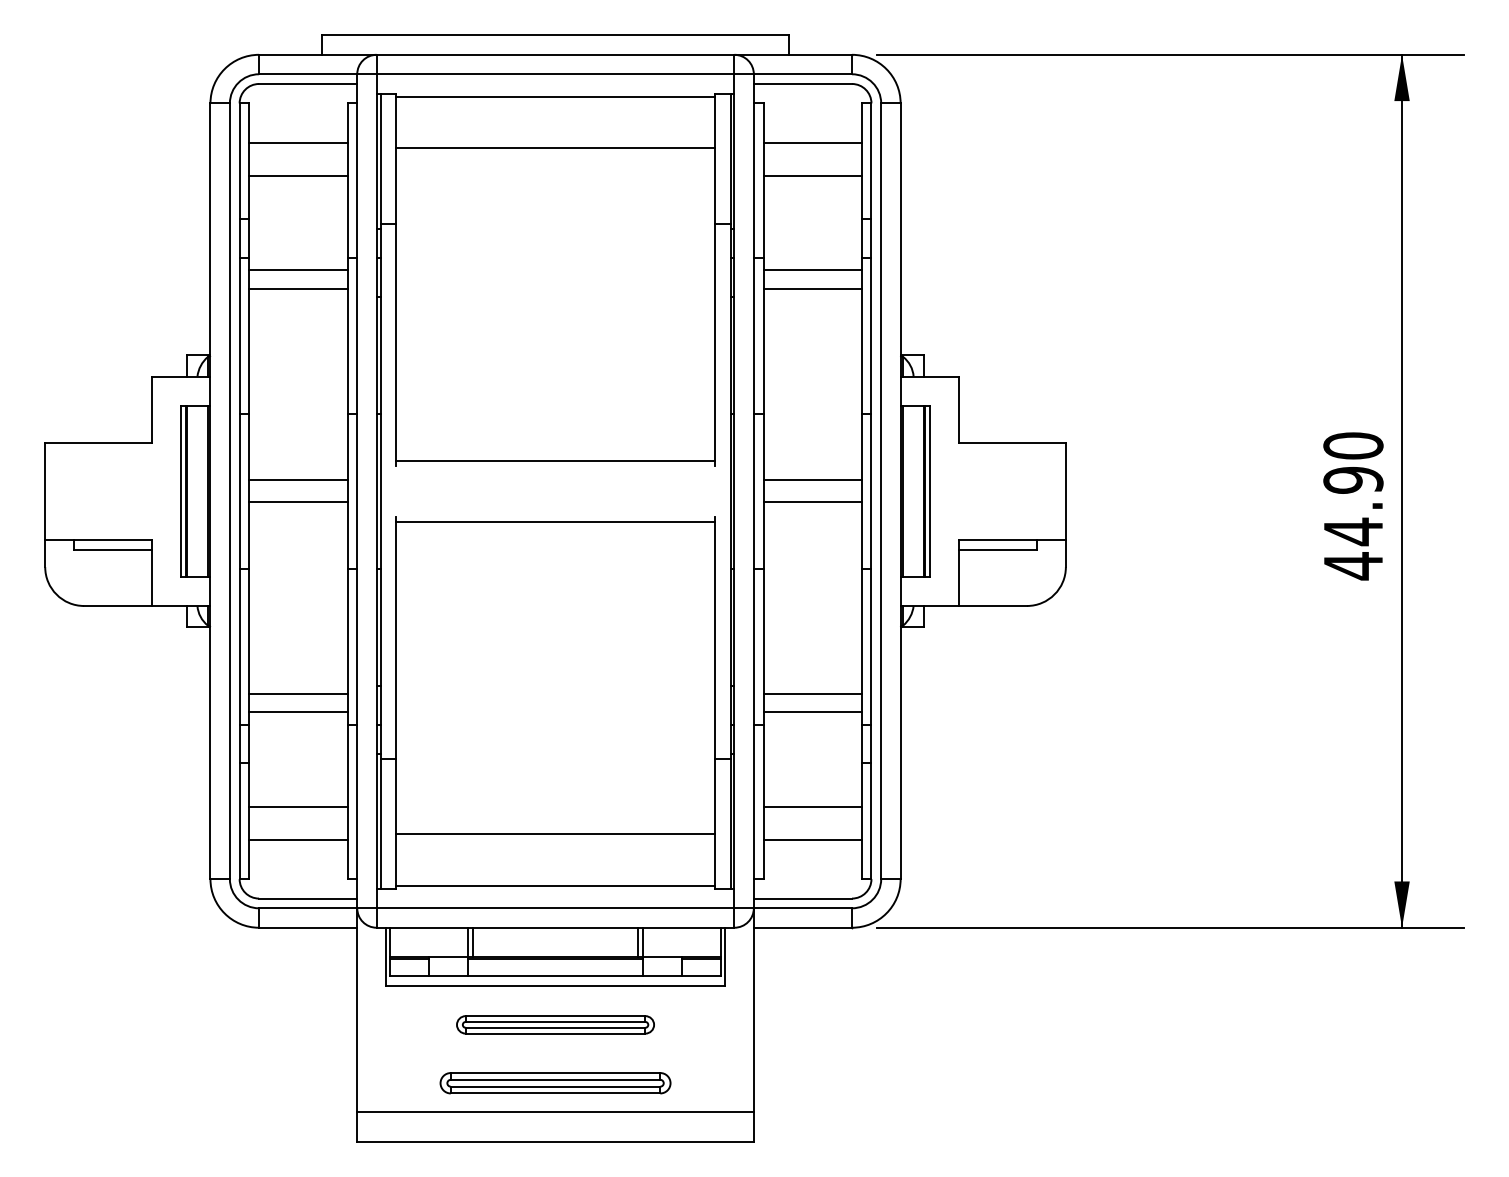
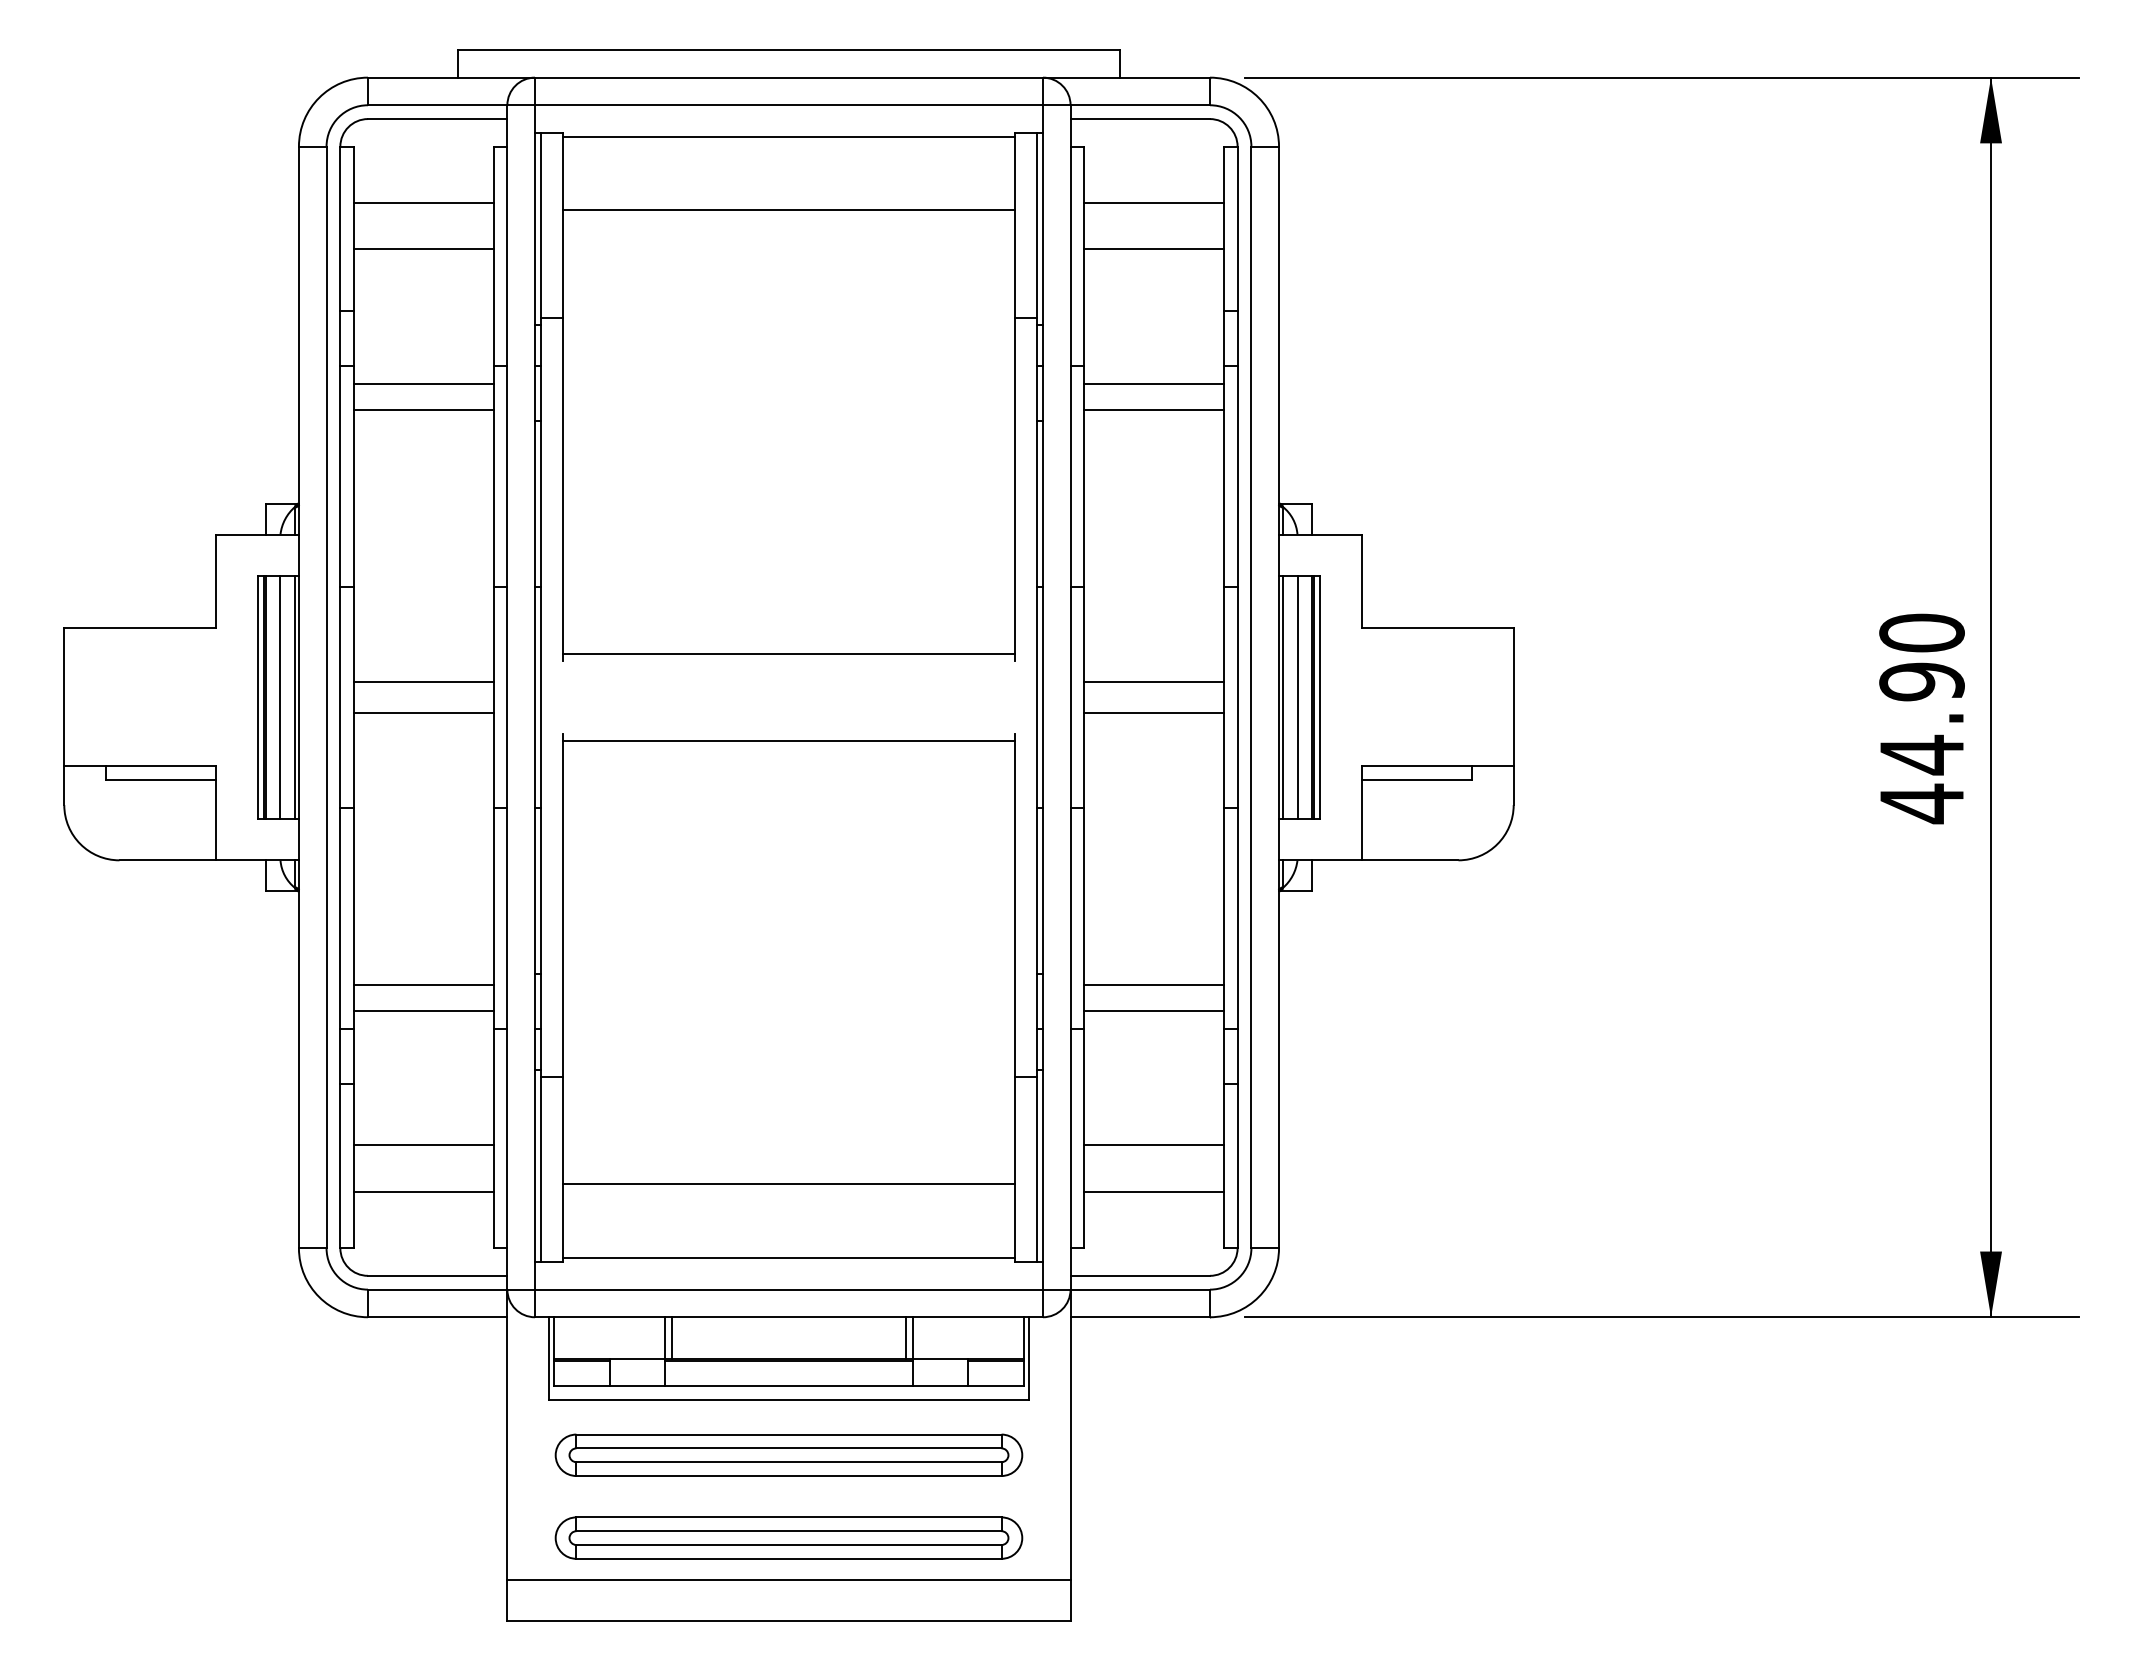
line: (196, 490) -> (279, 696), added
line: (914, 490) -> (1298, 696), added
part: (555, 1024) -> (788, 1454), size x1.67
part: (555, 1082) -> (788, 1537), size x1.43

